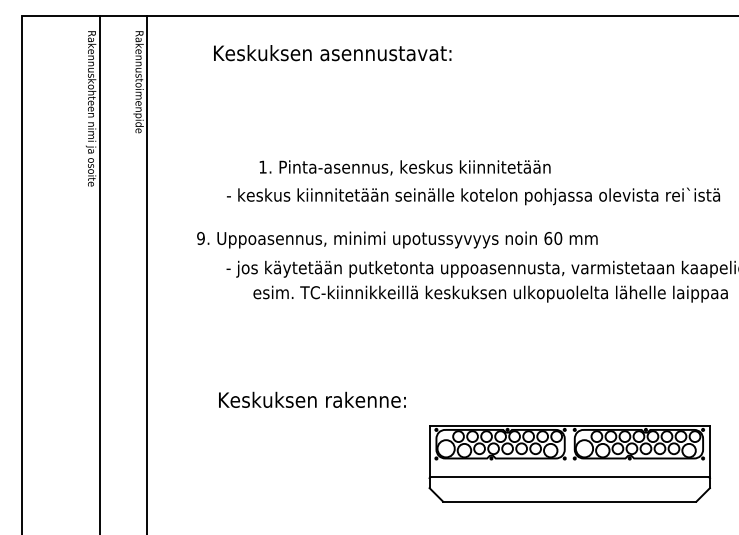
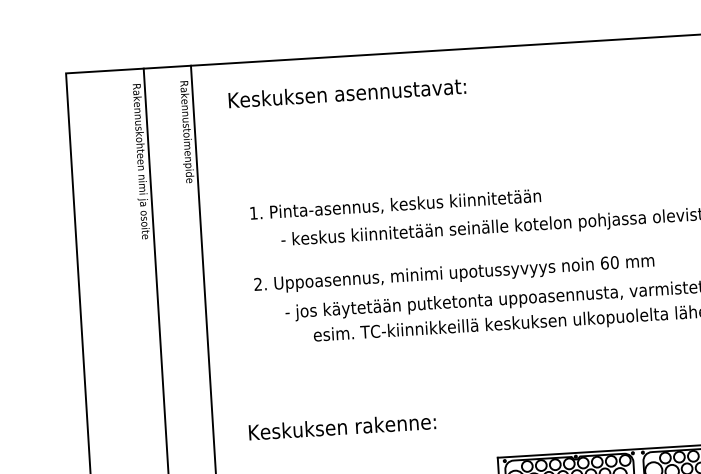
text: (332, 53) -> (347, 93), moved
text: (404, 167) -> (395, 204), moved
text: (200, 238) -> (257, 284), 9. -> 2.
text: (312, 399) -> (342, 426), moved

